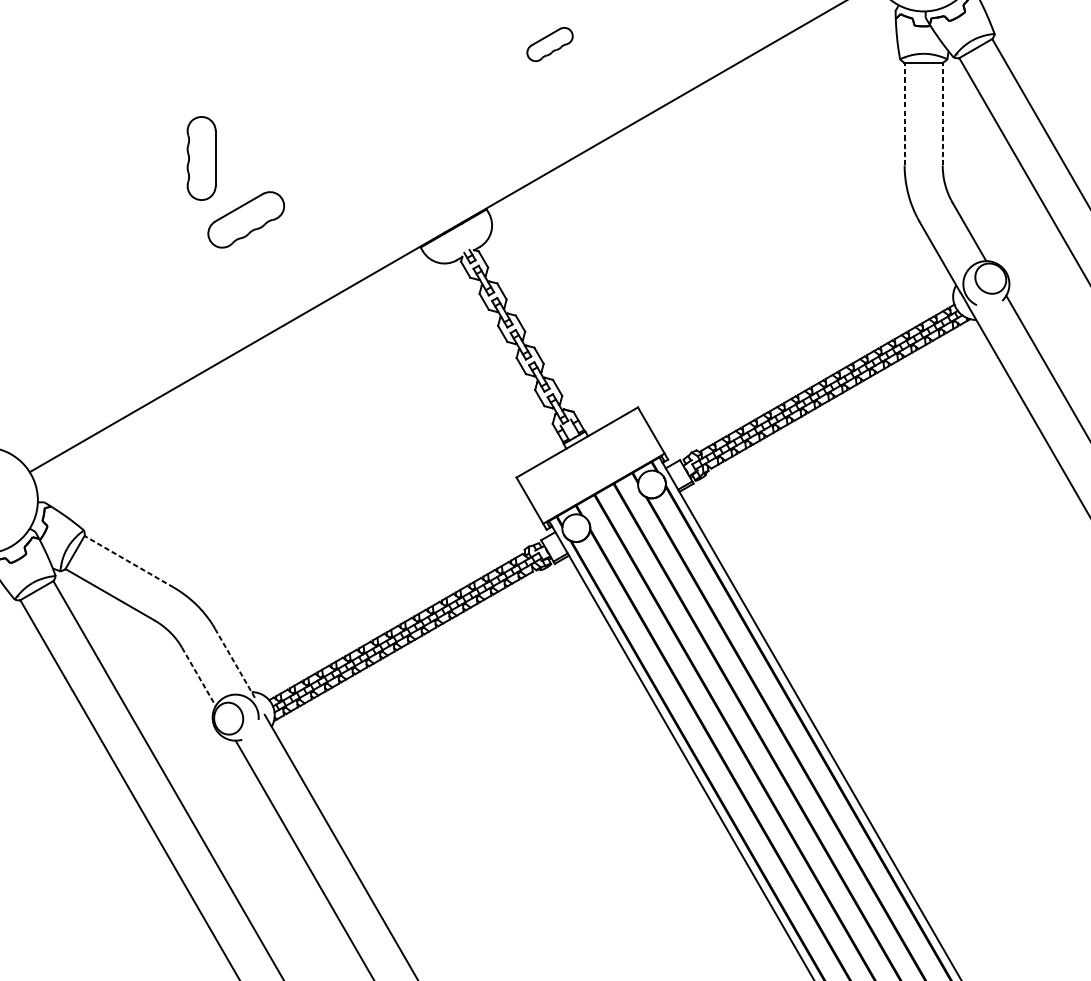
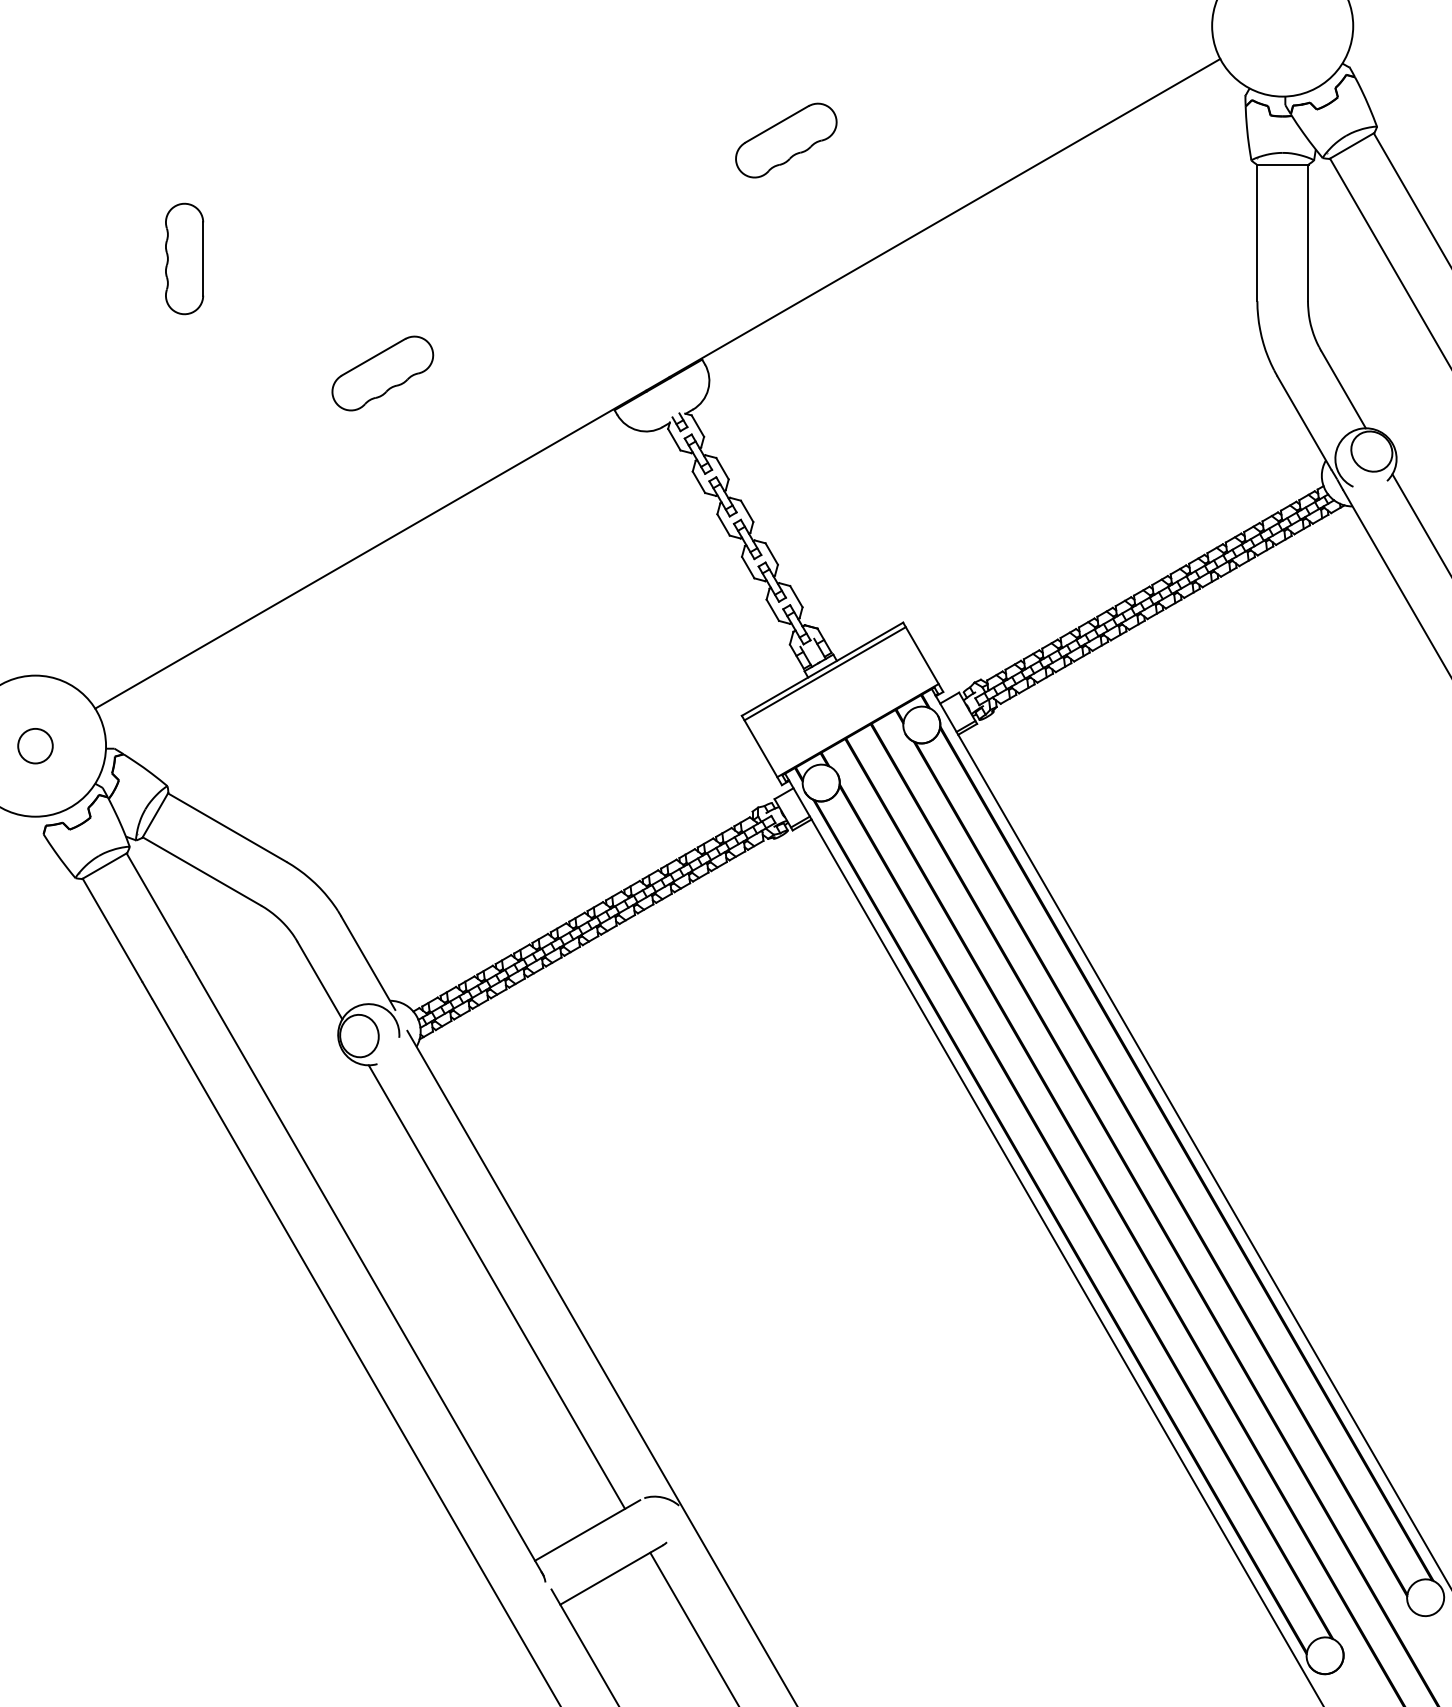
part: (550, 44) -> (786, 140), size x1.67
line: (904, 113) -> (1257, 232), dashed -> solid
line: (942, 113) -> (1307, 232), dashed -> solid
part: (201, 158) -> (184, 258), moved
line: (578, 445) -> (824, 673), added
line: (128, 561) -> (226, 827), dashed -> solid
line: (235, 664) -> (368, 963), dashed -> solid
line: (198, 676) -> (319, 980), dashed -> solid

